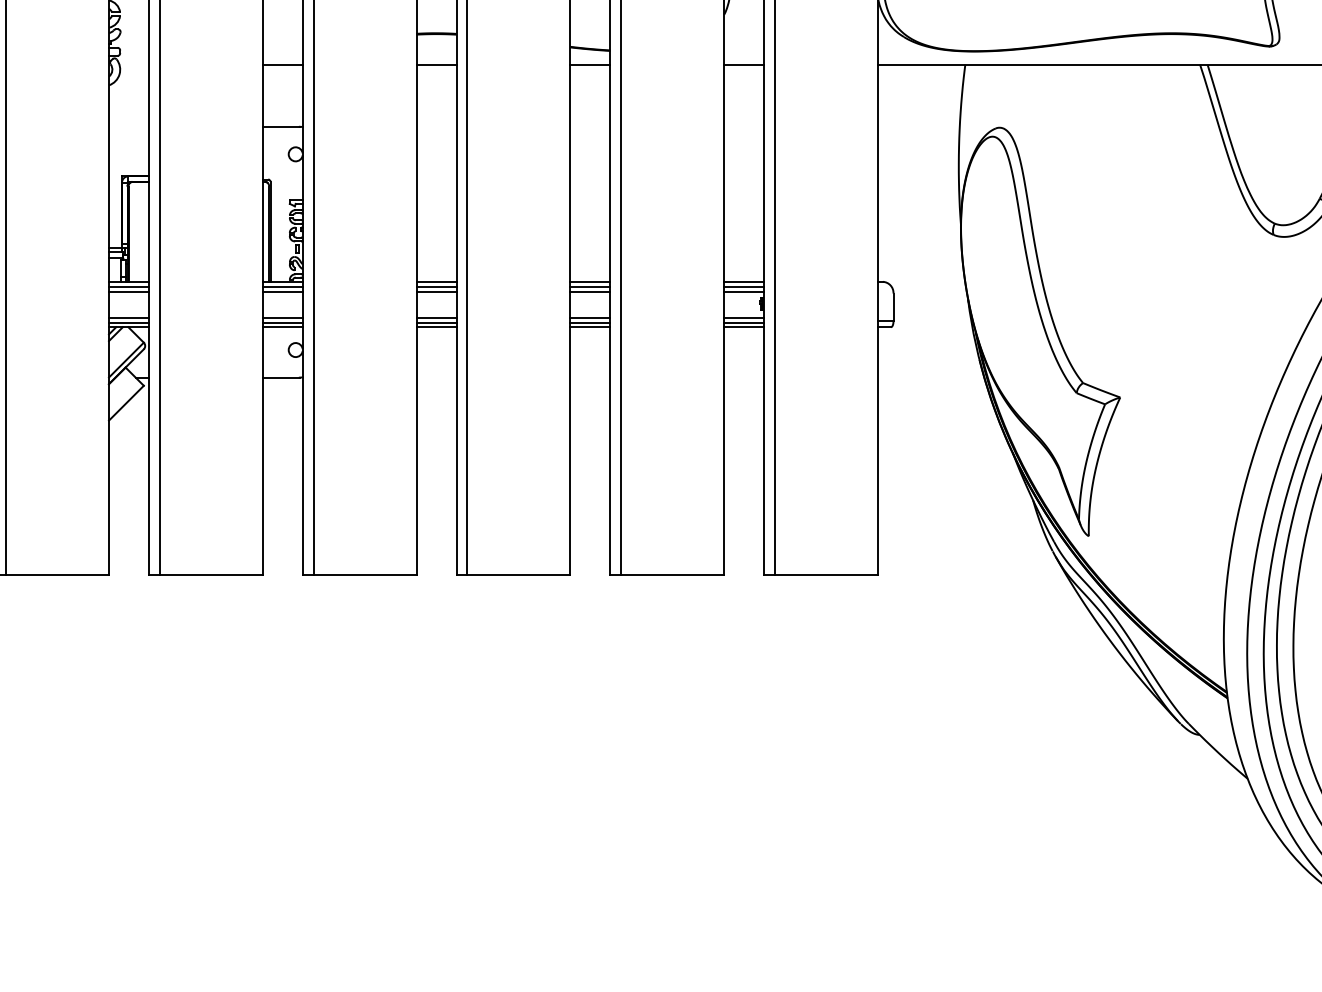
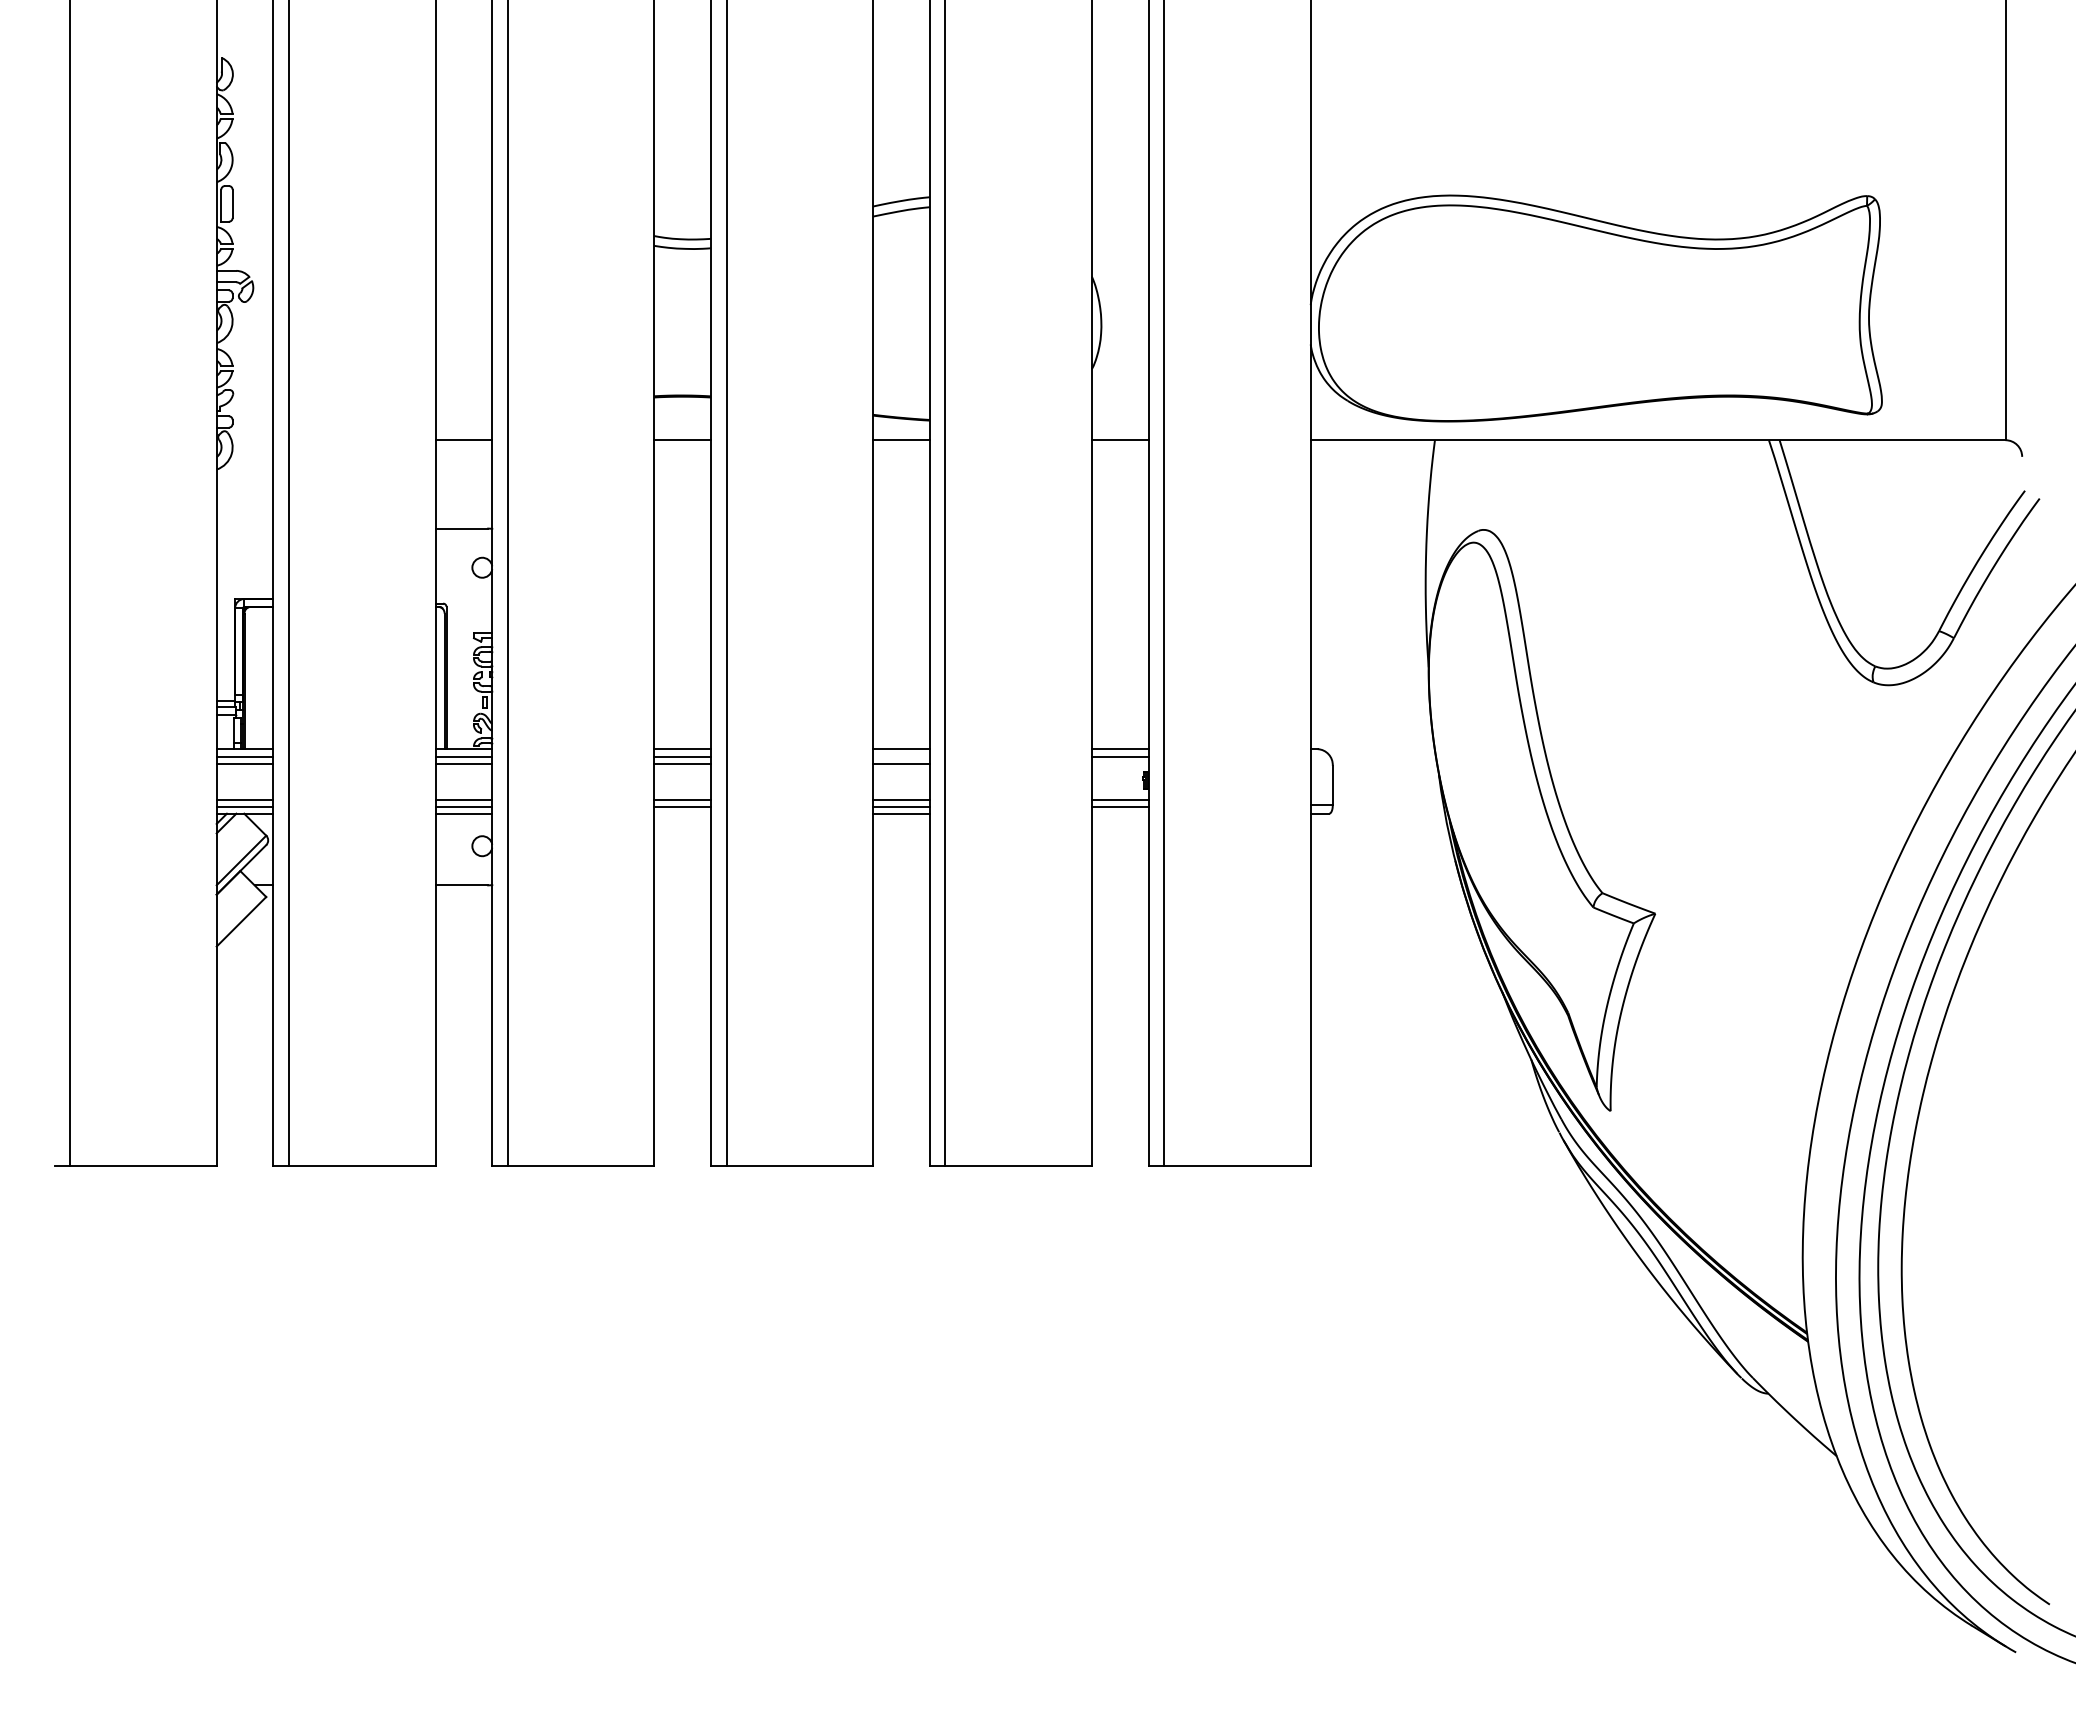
line: (590, 287) -> (901, 757), removed
line: (743, 291) -> (1119, 763), removed
line: (436, 327) -> (682, 813), removed
line: (743, 327) -> (1119, 813), removed

